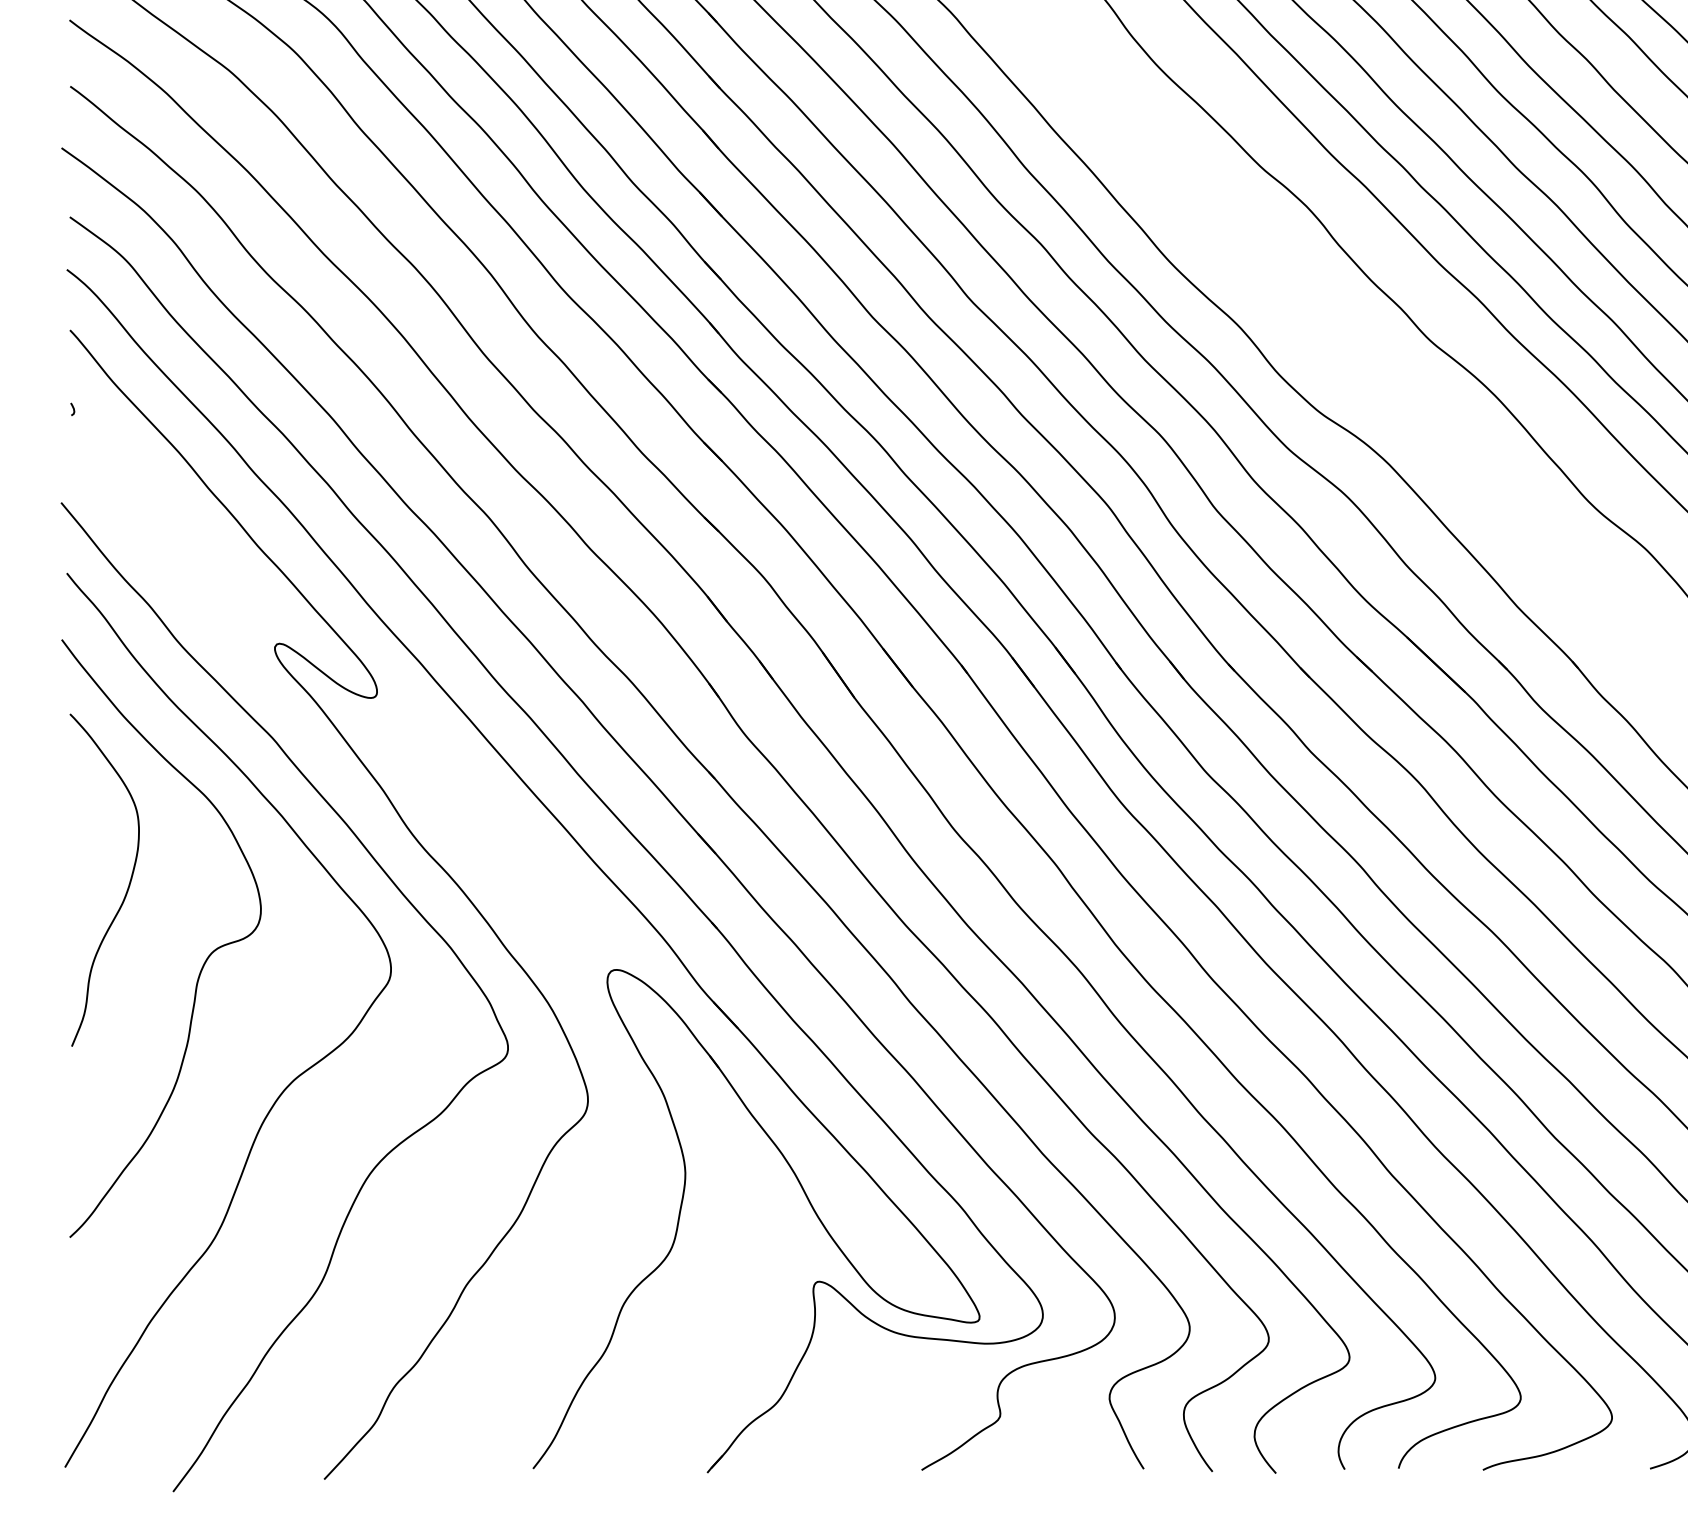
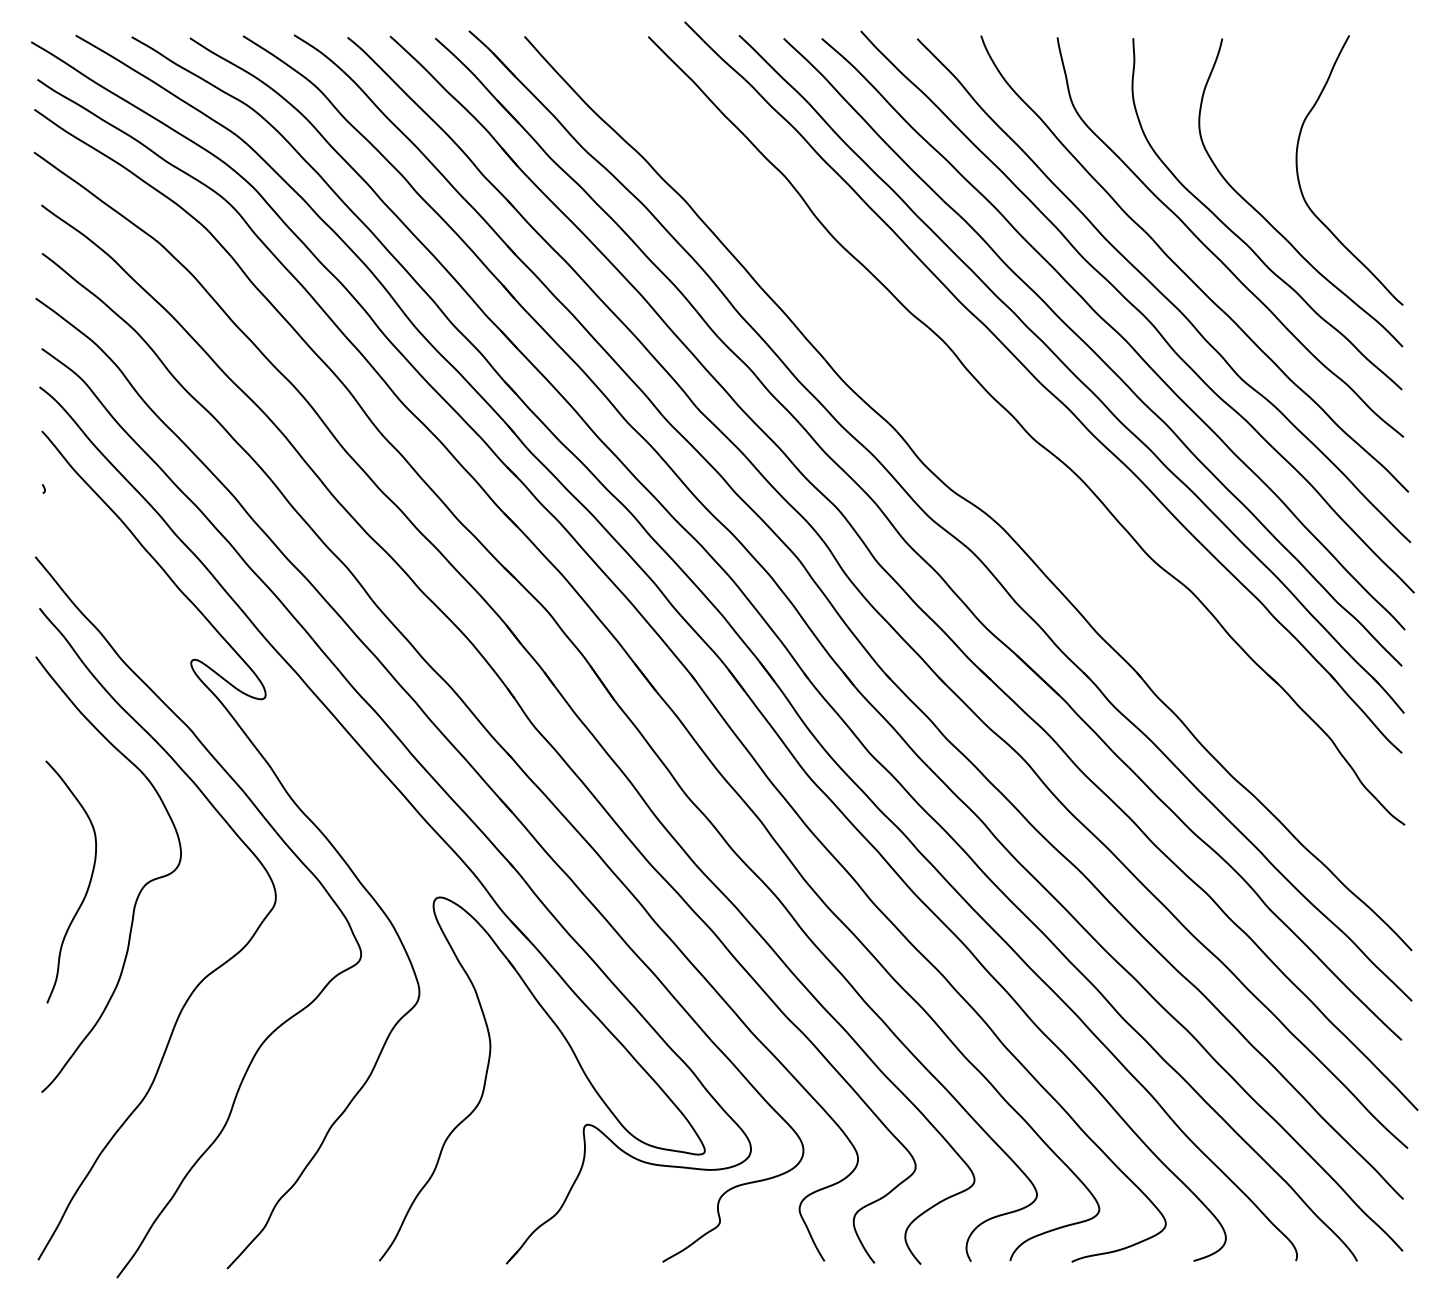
curve: (127, 887) -> (87, 887), moved

